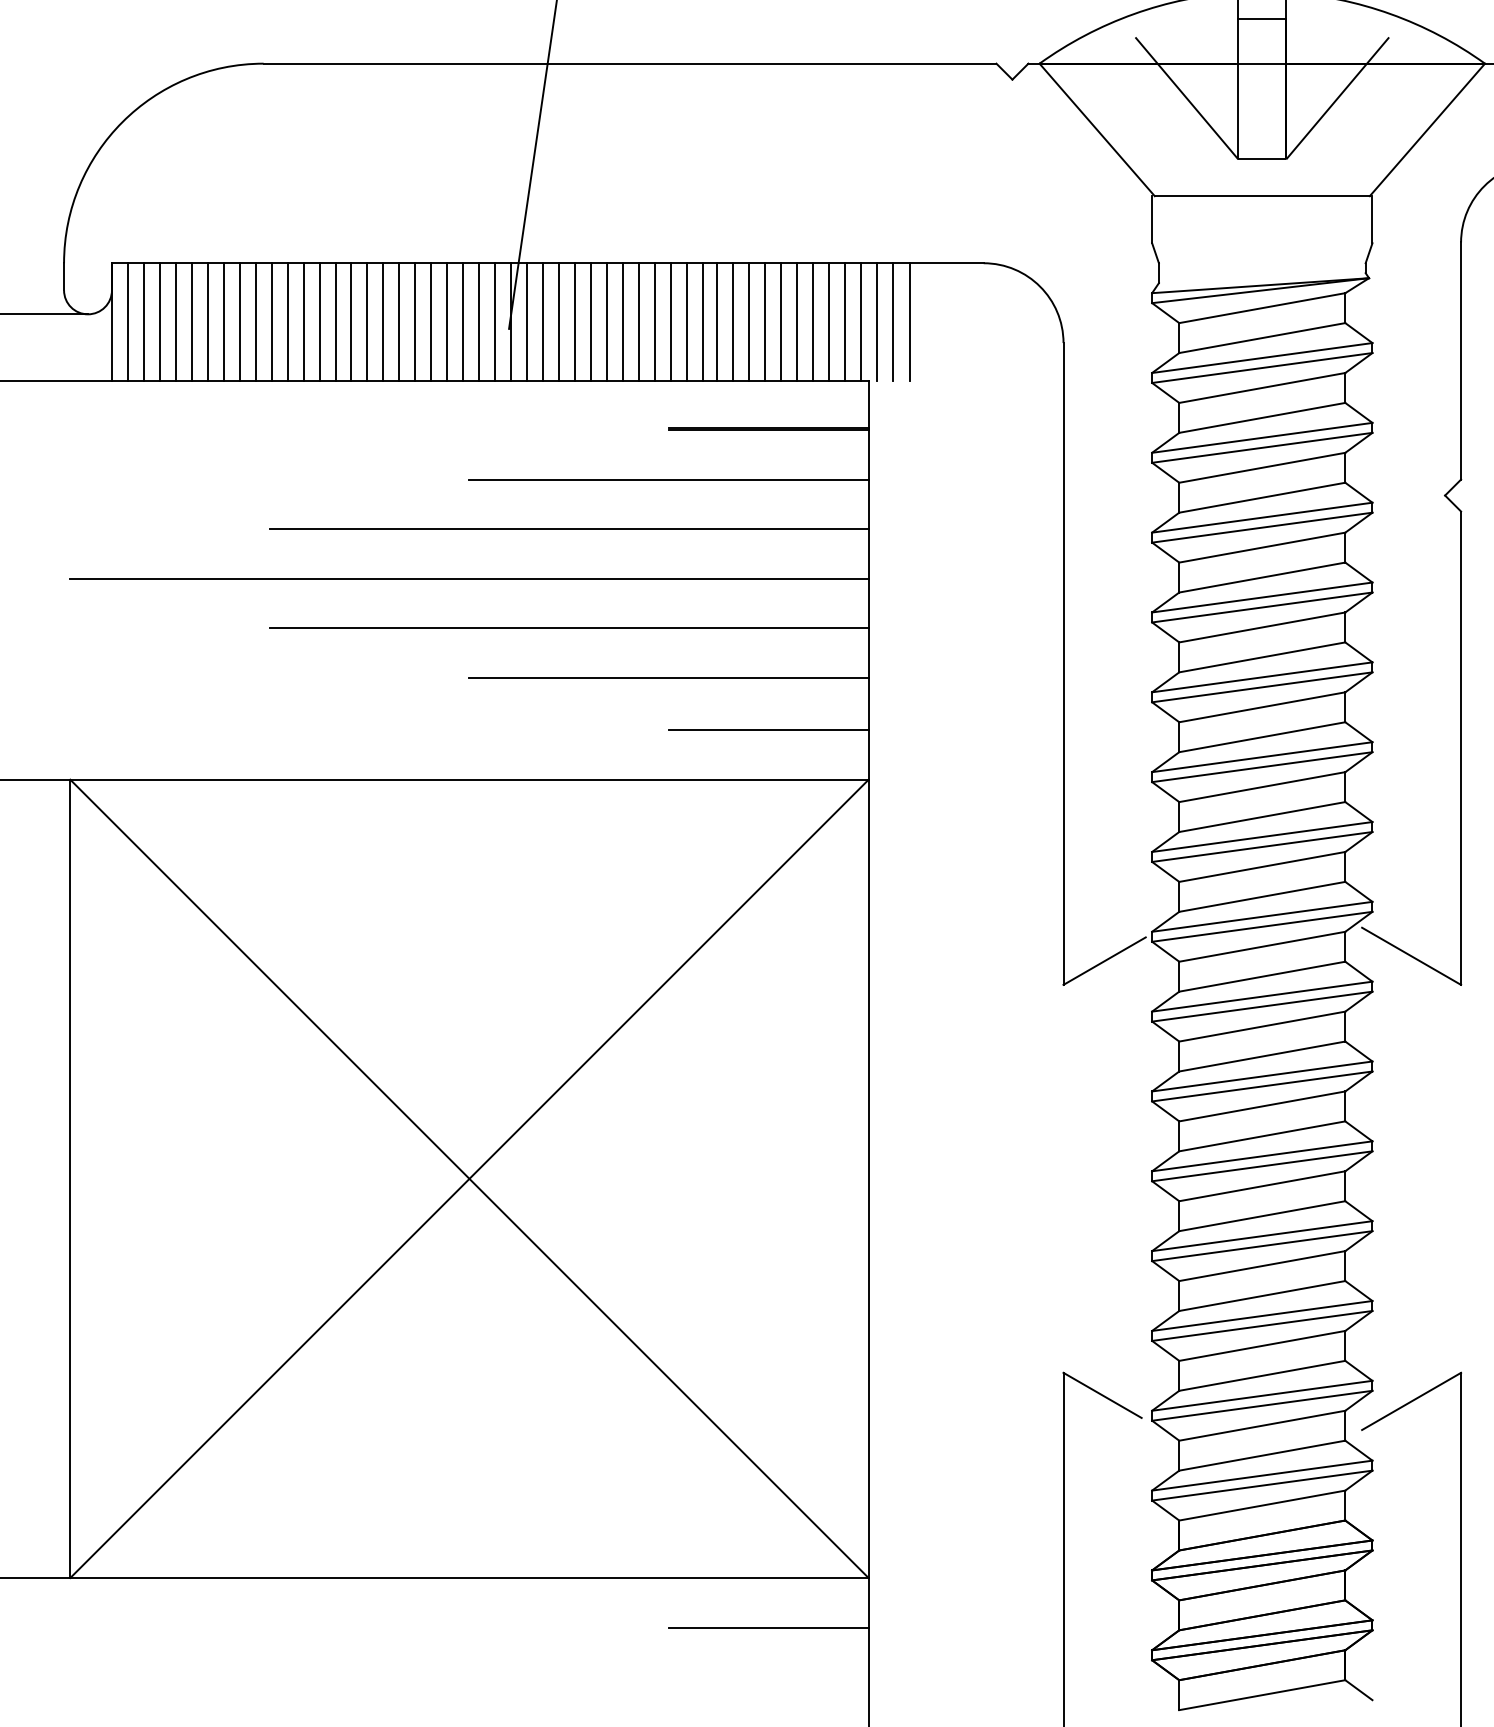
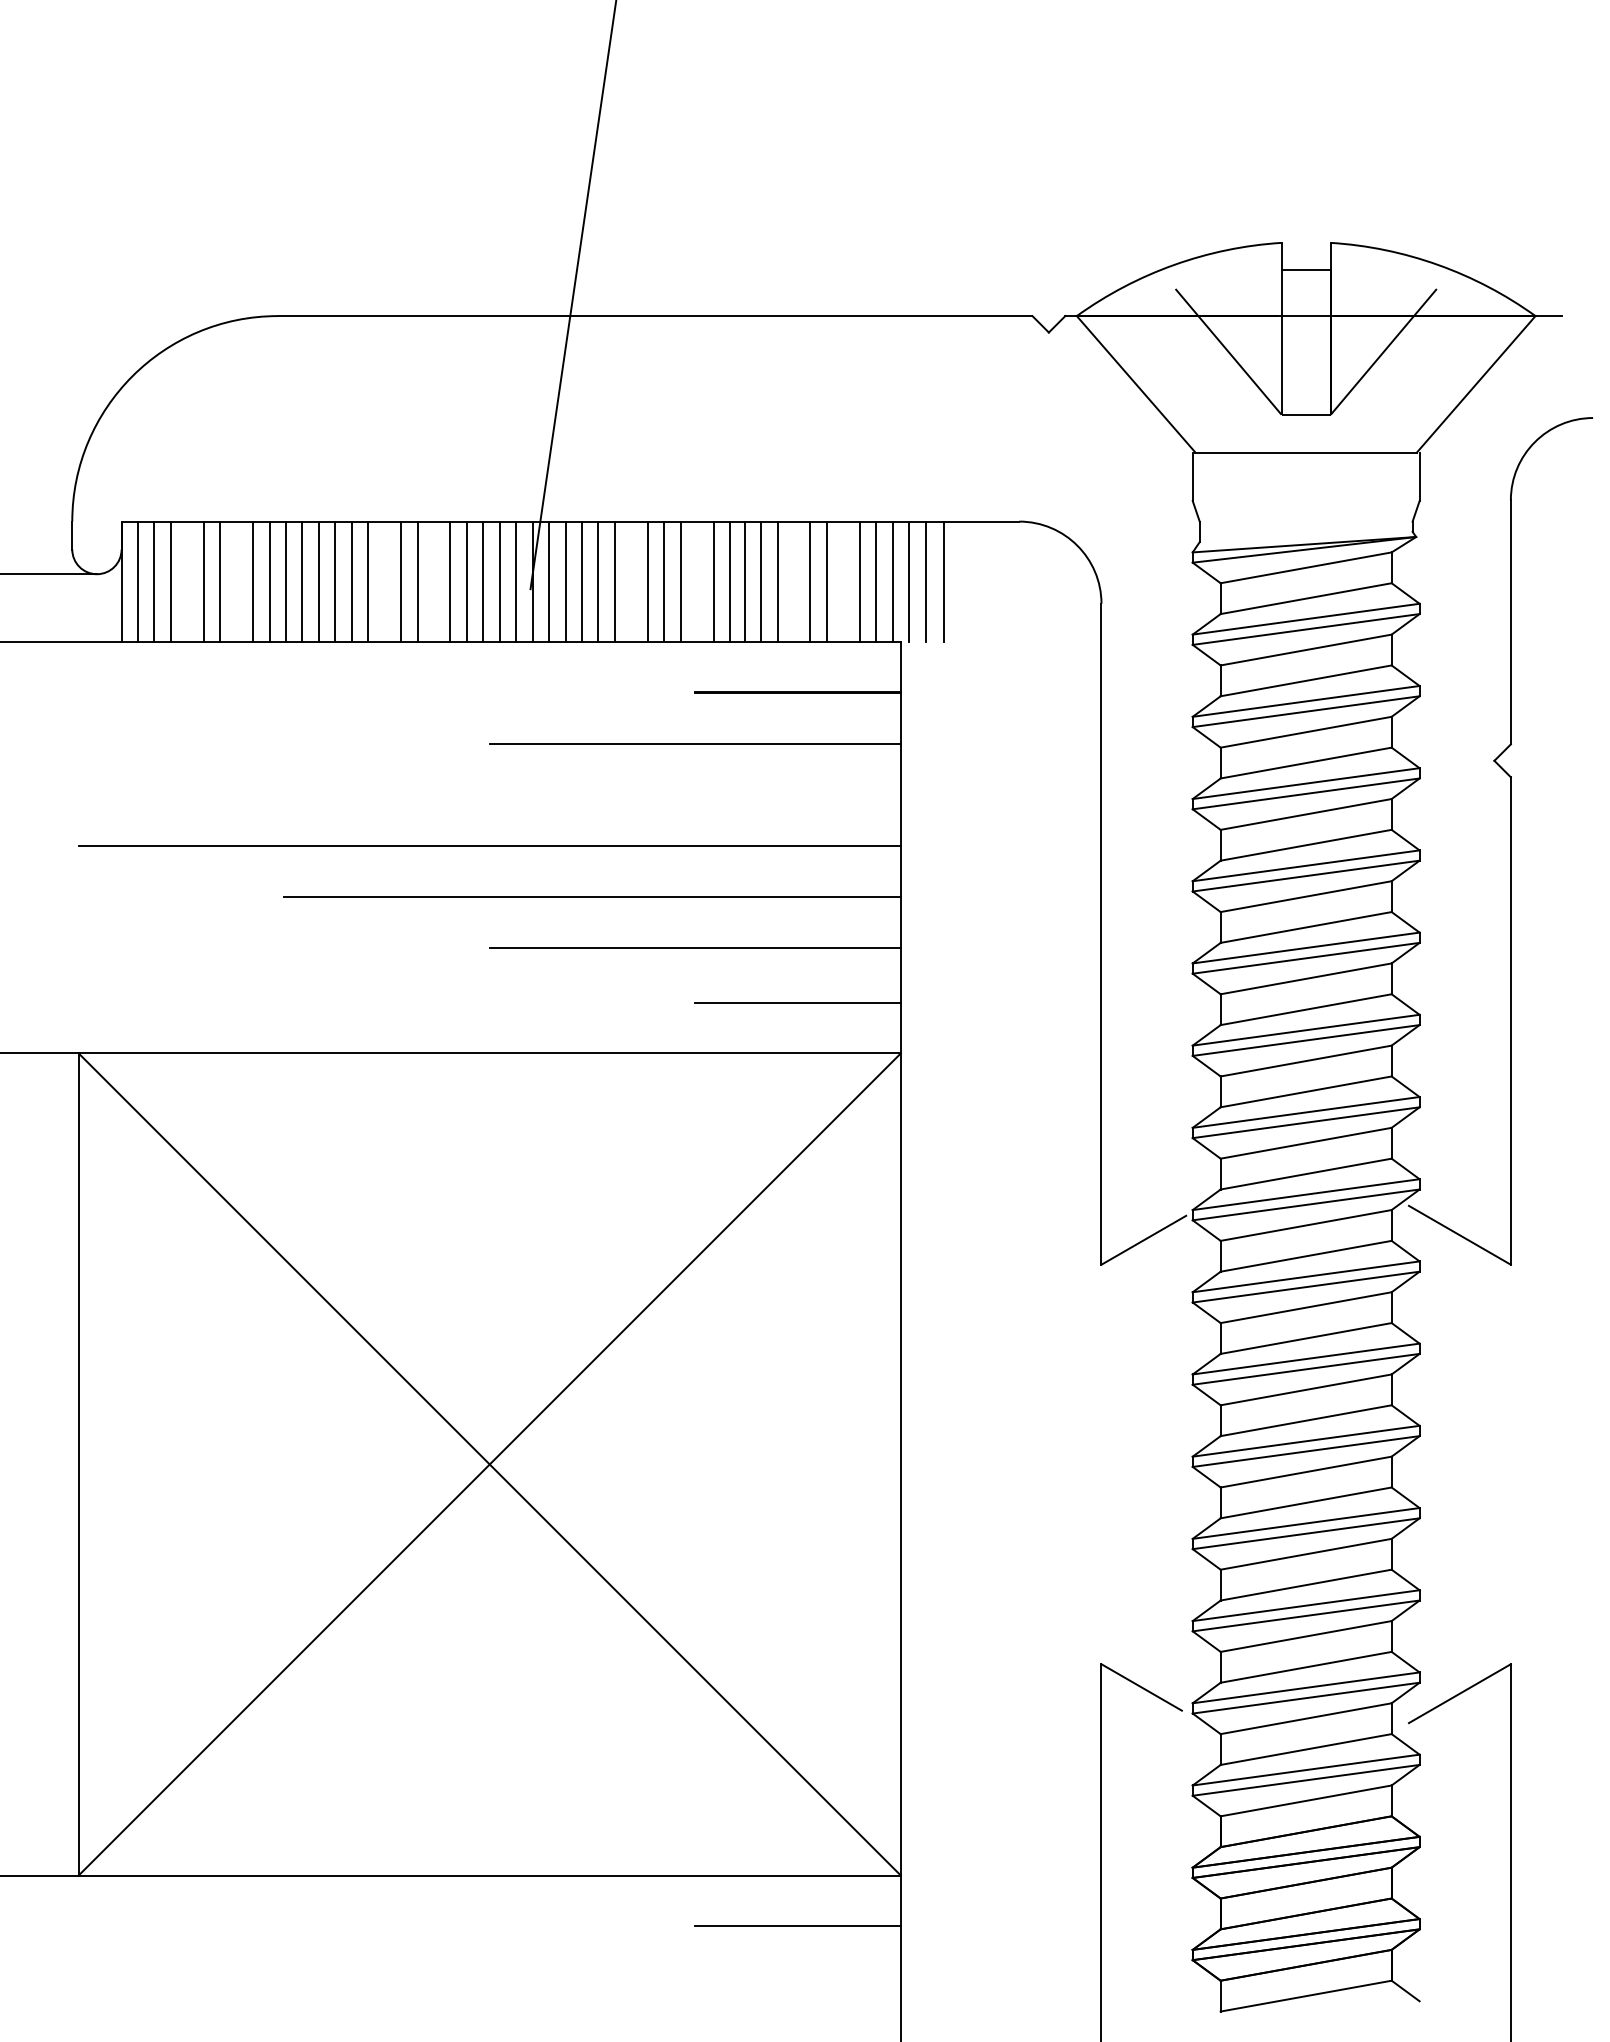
line: (175, 321) -> (187, 581), removed
line: (223, 321) -> (236, 581), removed
line: (367, 321) -> (384, 581), removed
line: (415, 321) -> (434, 581), removed
line: (607, 321) -> (631, 581), removed
line: (671, 321) -> (697, 581), removed
line: (765, 321) -> (794, 581), removed
line: (812, 321) -> (843, 581), removed
line: (569, 529) -> (592, 795), removed

